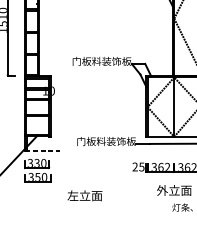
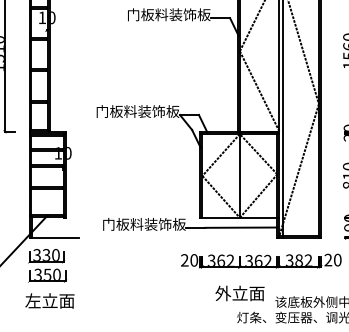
line: (42, 150) -> (54, 237), dashed -> solid
text: (142, 167) -> (194, 260), 25 -> 20
text: (84, 195) -> (49, 300), moved

